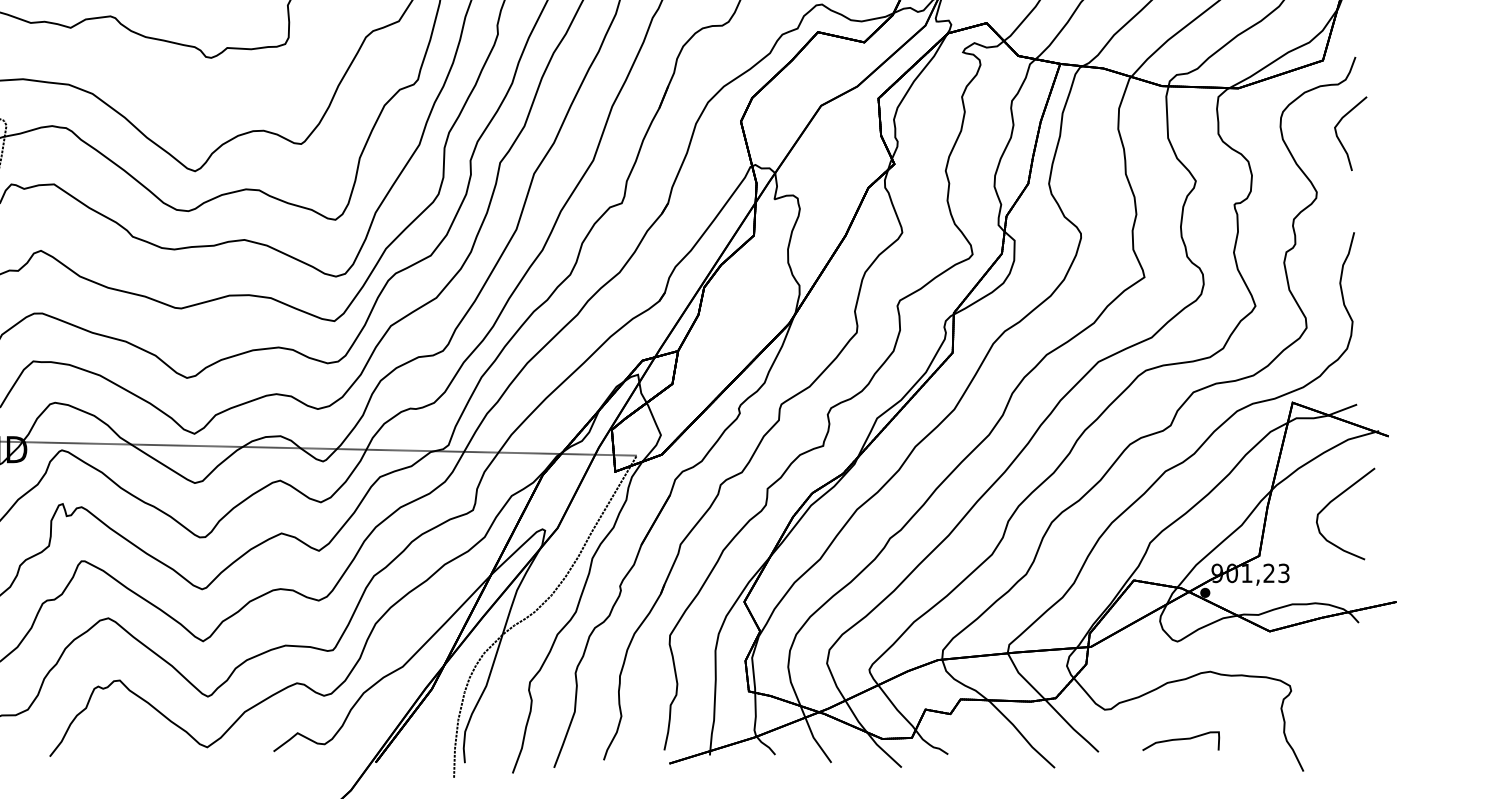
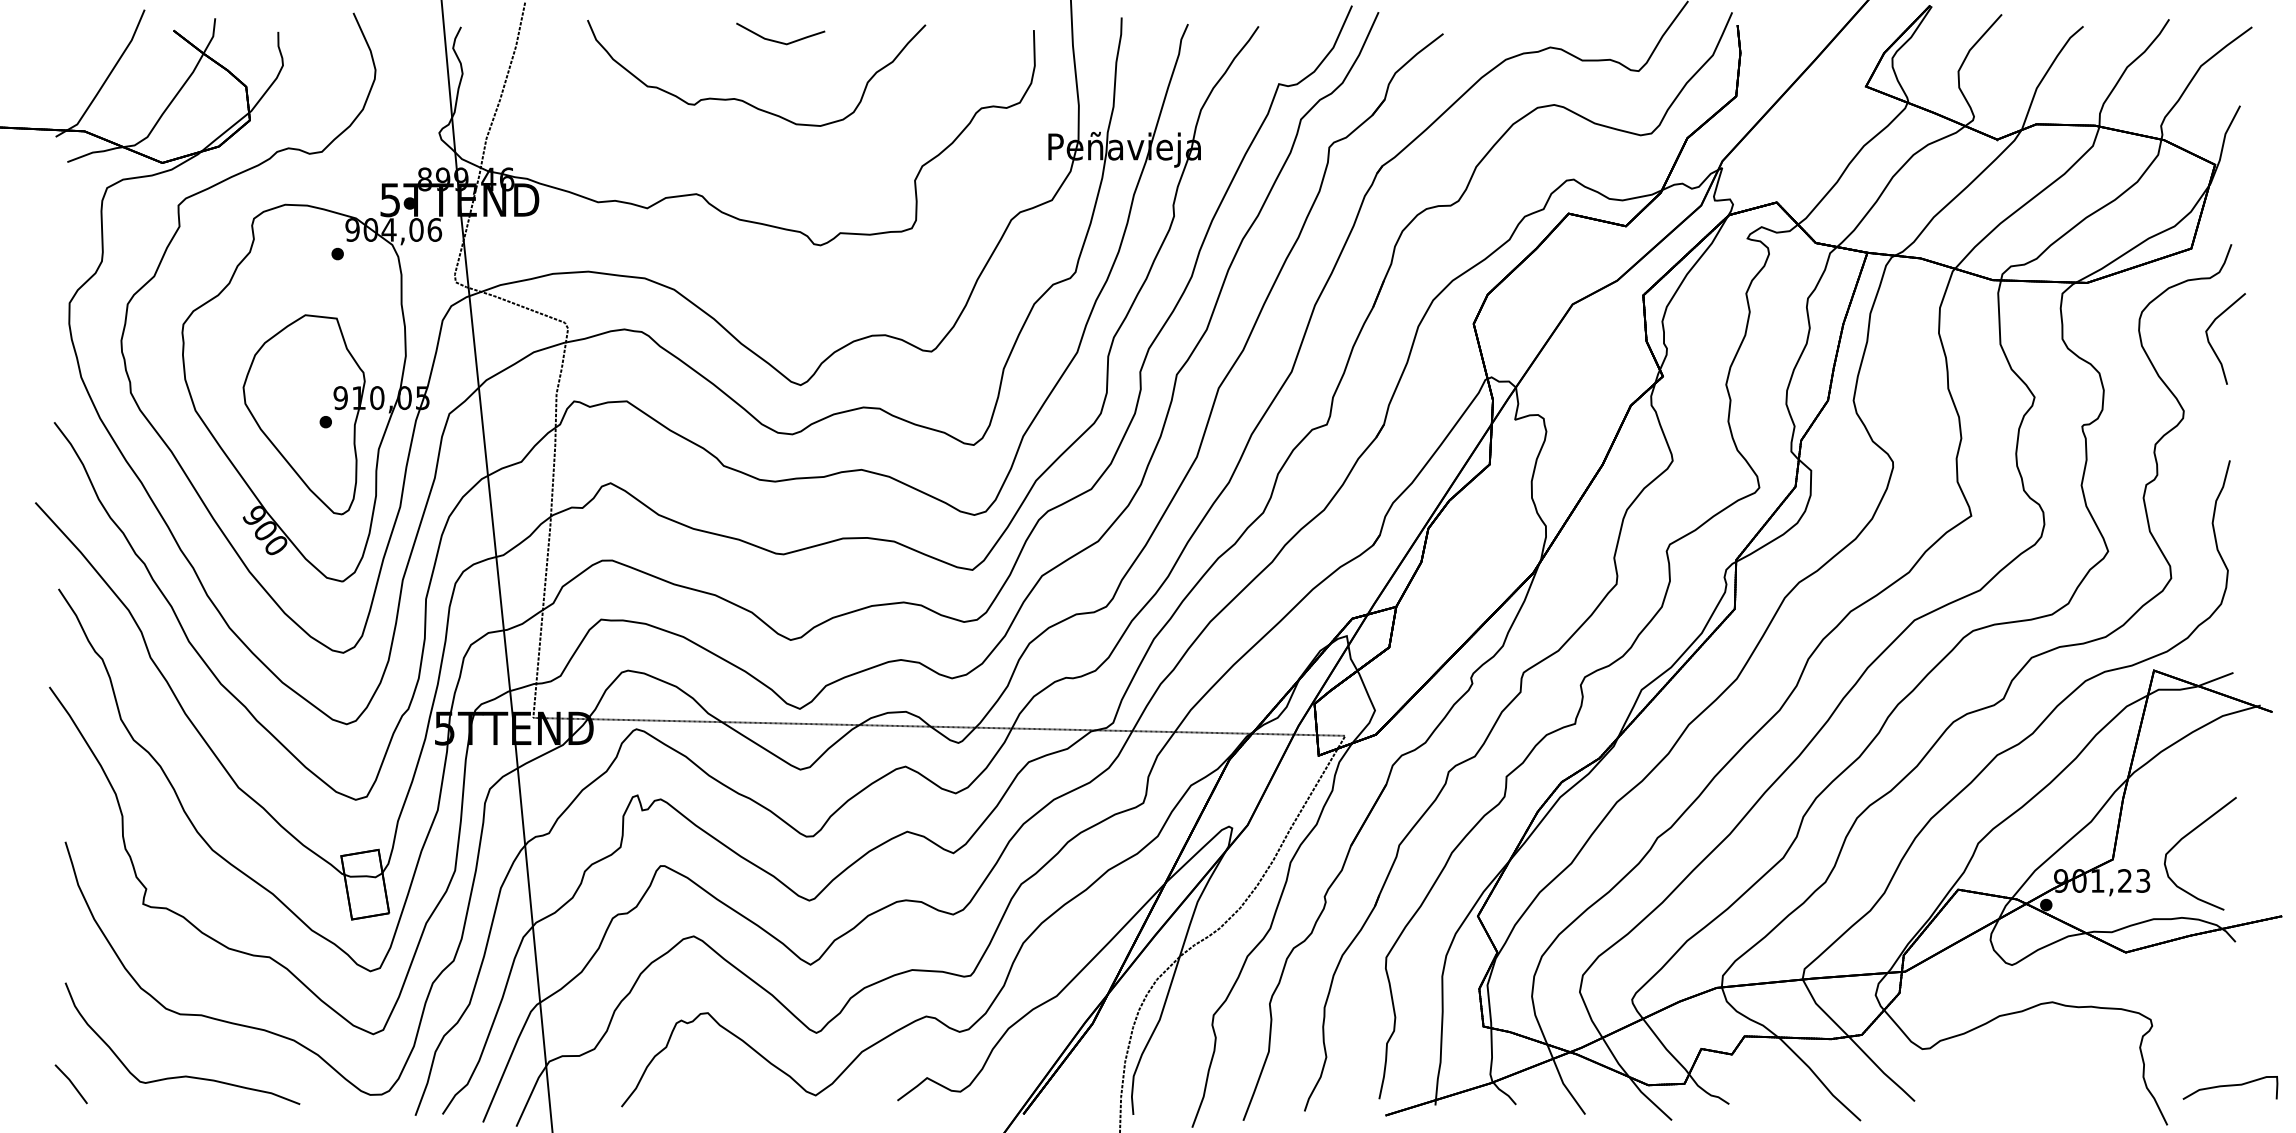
curve: (1333, 500) -> (2185, 837), moved
curve: (1181, 740) -> (2230, 1086), moved

